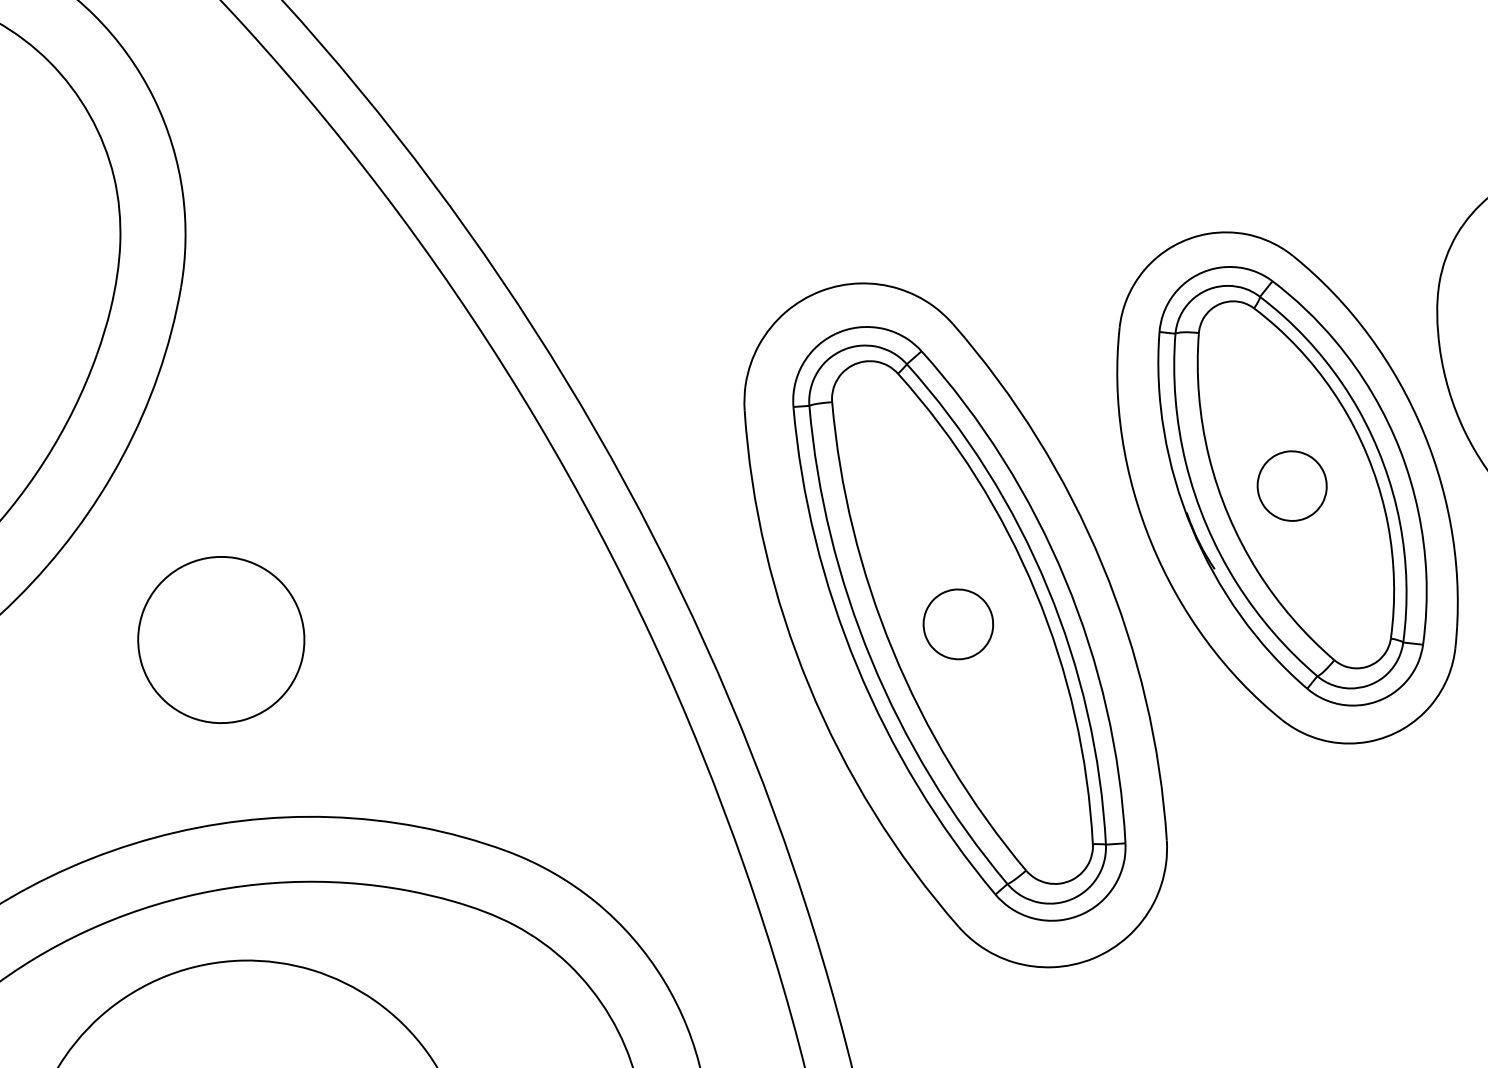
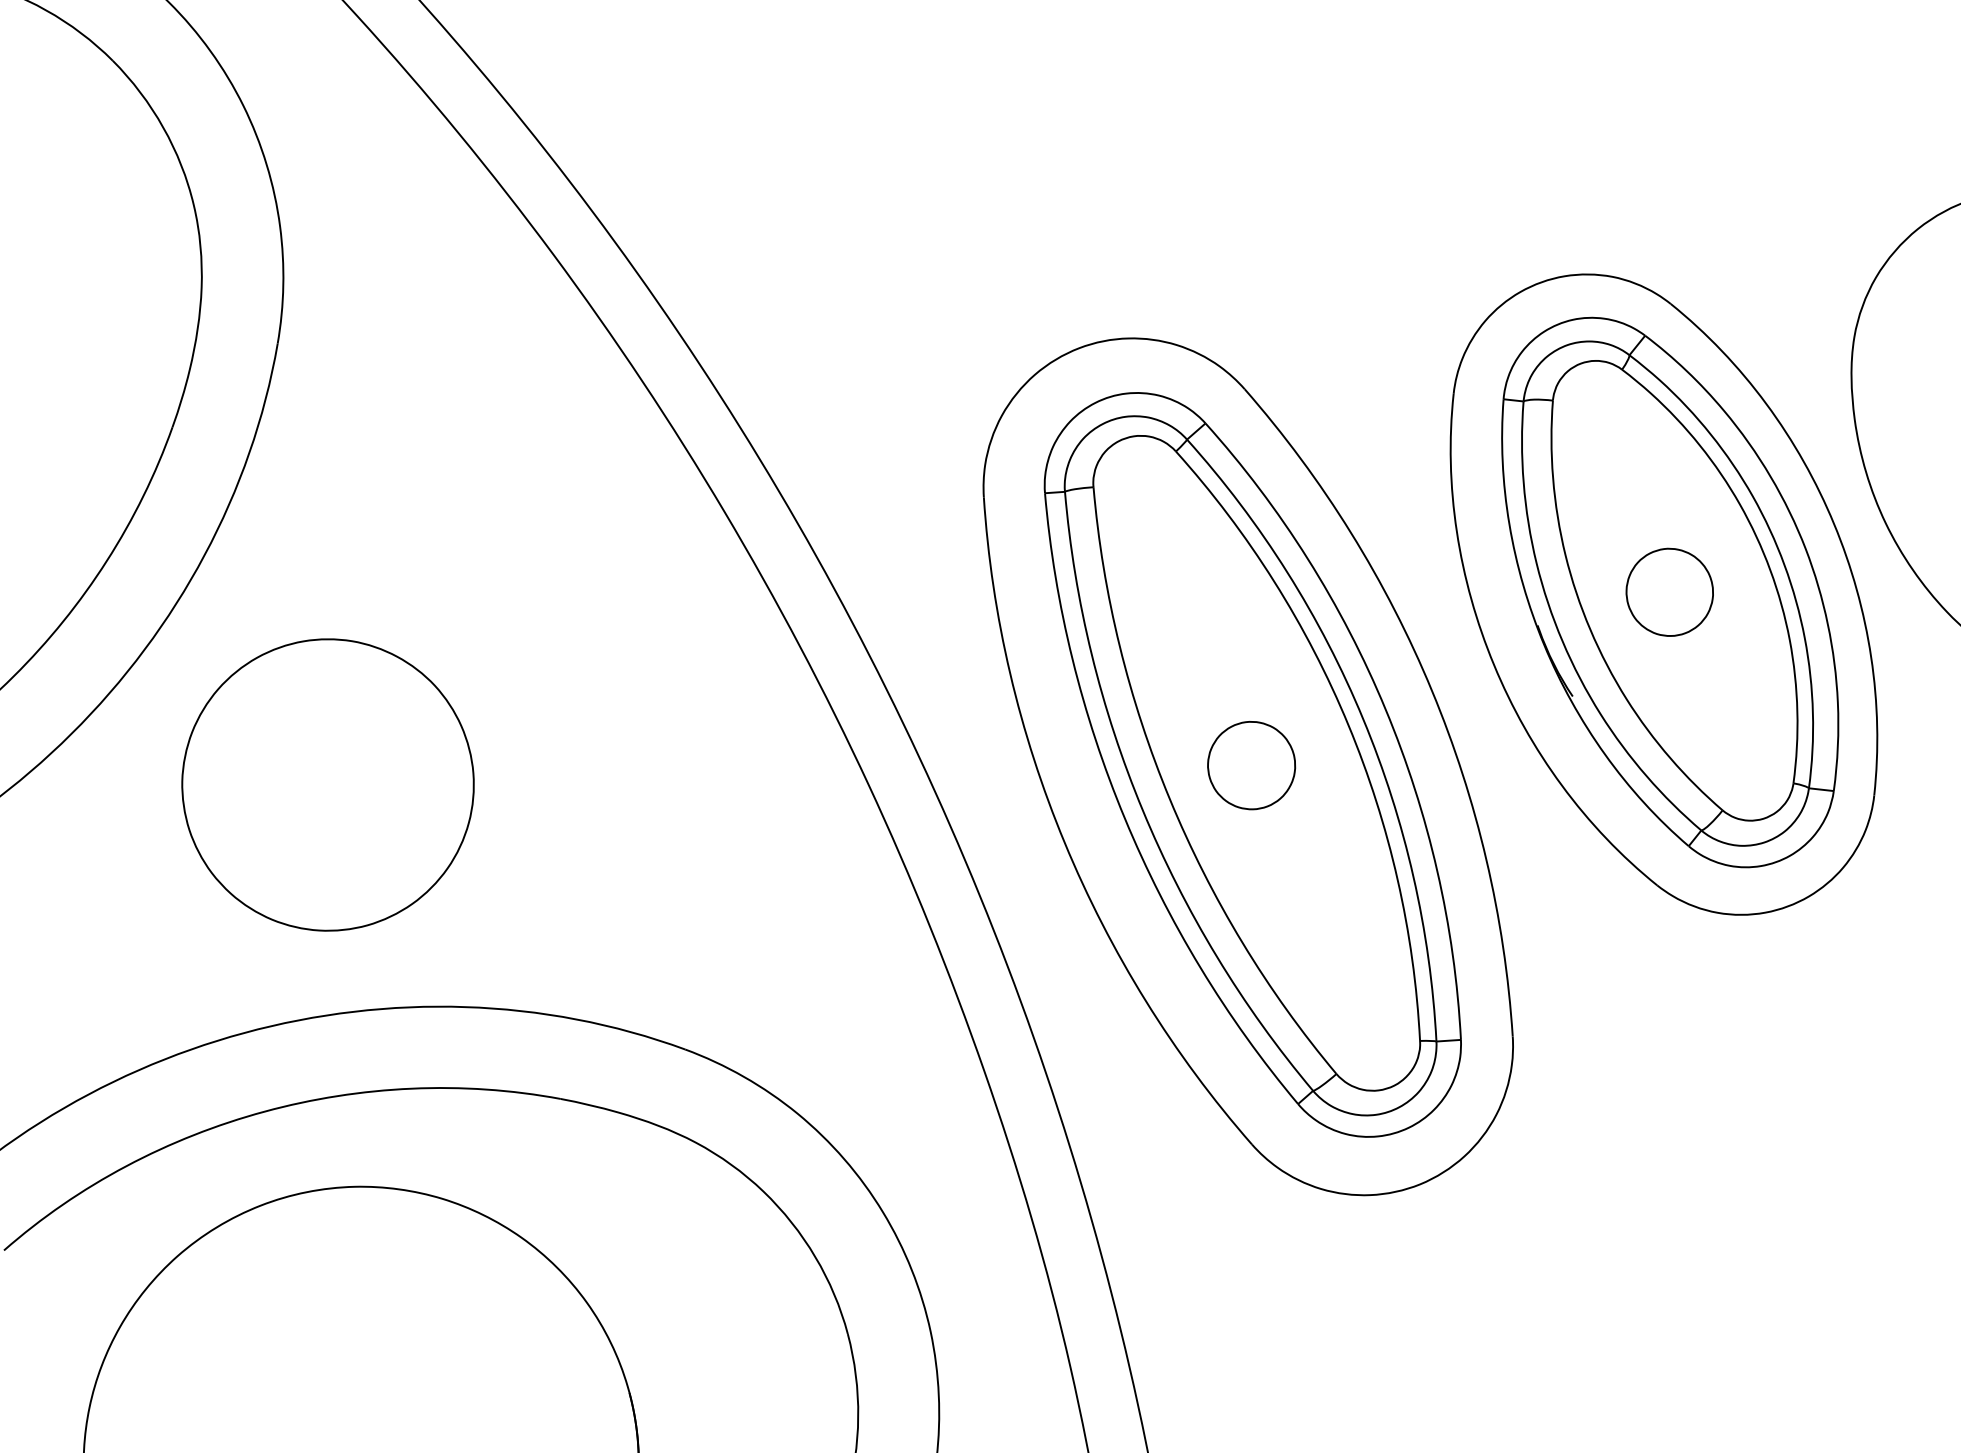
part: (221, 640) -> (328, 785), size x1.4

